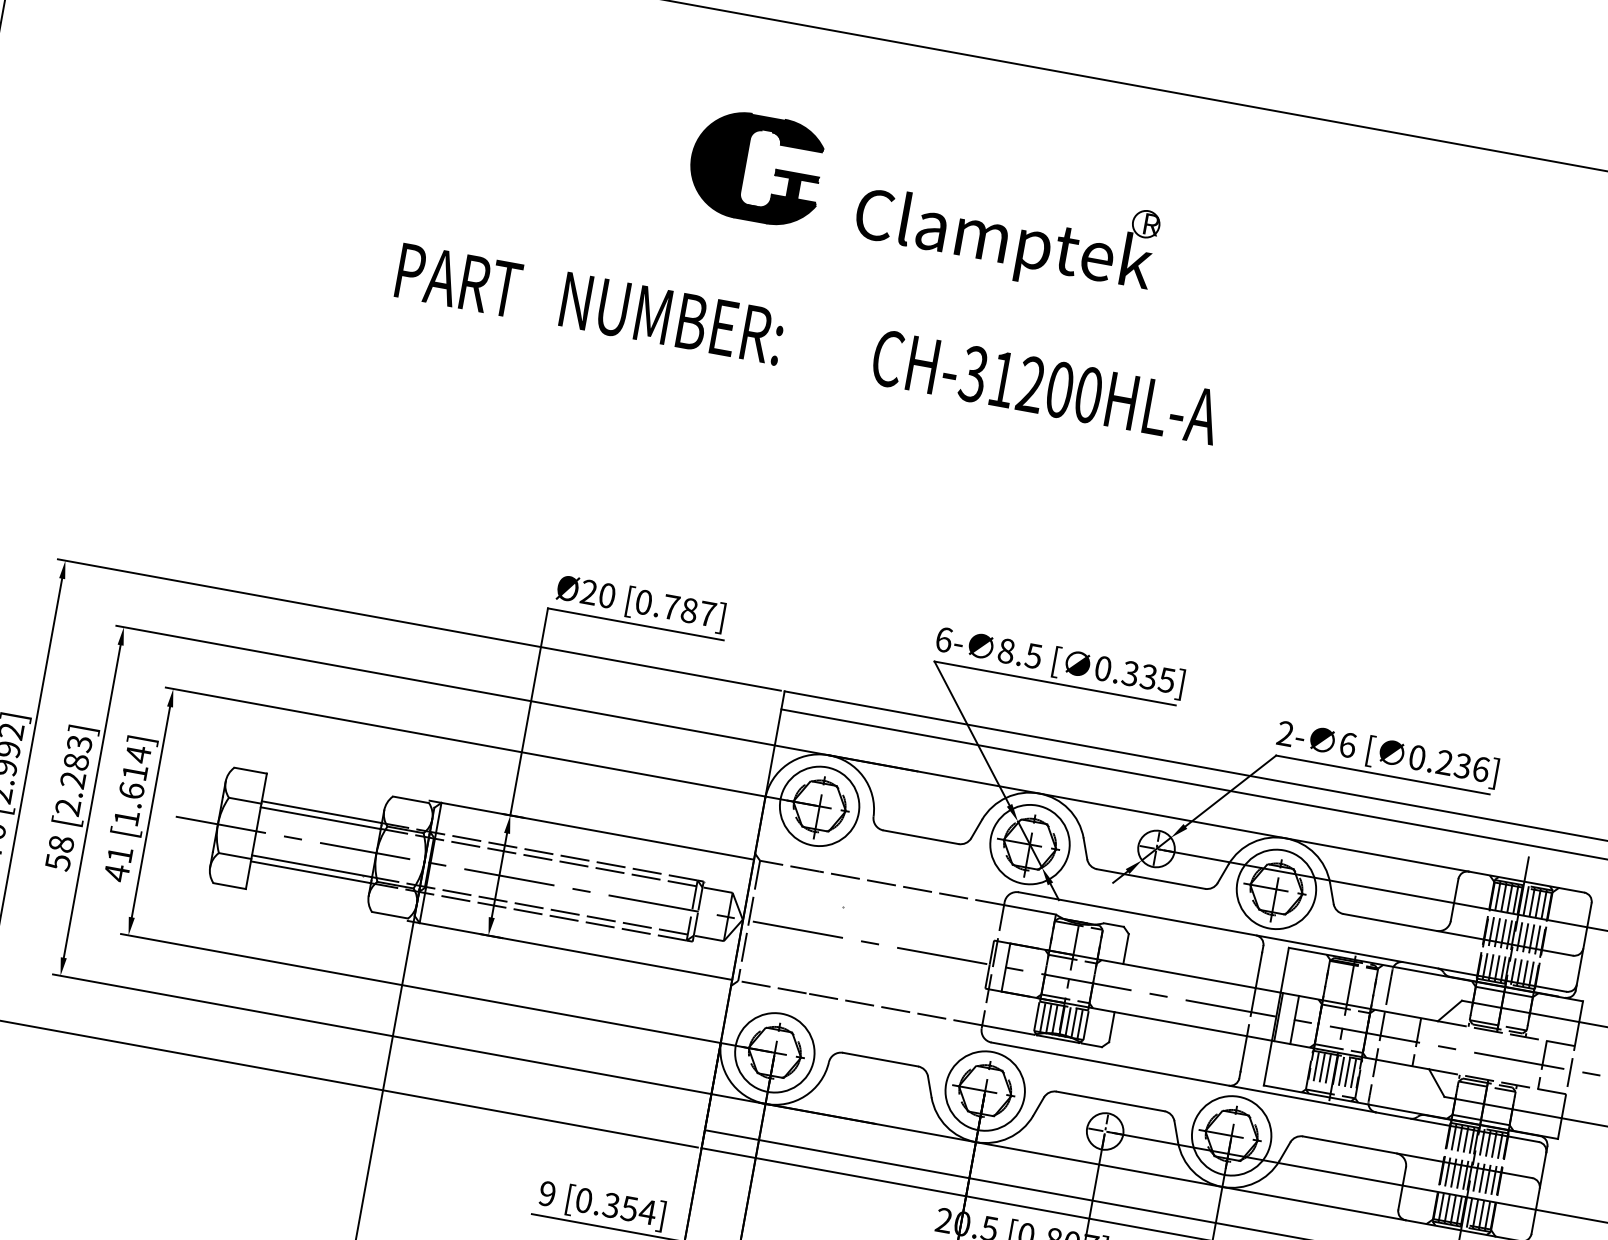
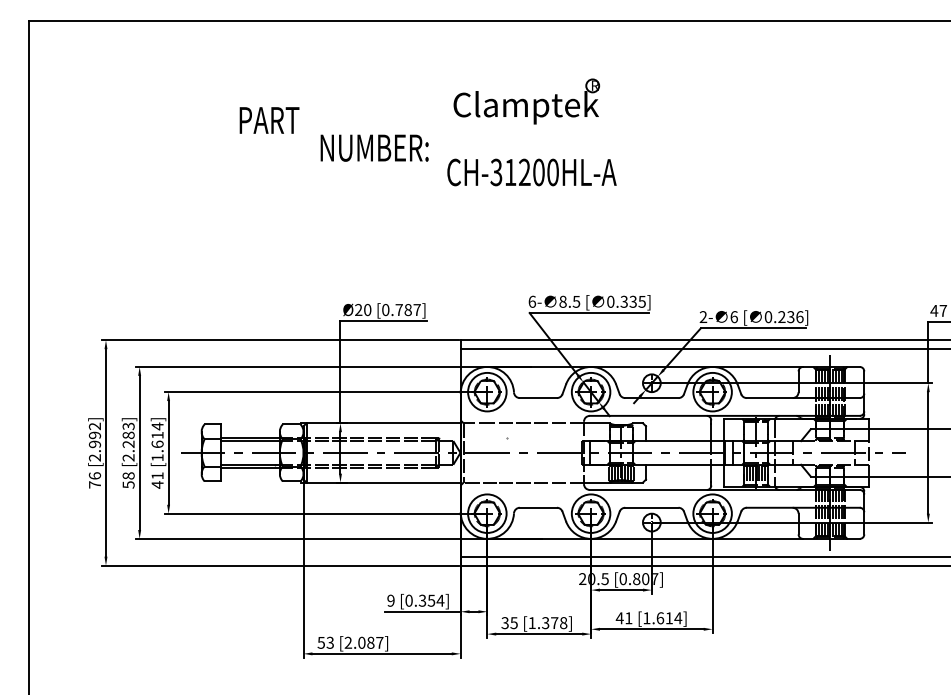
part: (755, 167) -> (401, 92), removed
text: (458, 280) -> (269, 120), moved
text: (672, 317) -> (374, 147), moved
text: (1044, 387) -> (531, 172), moved

